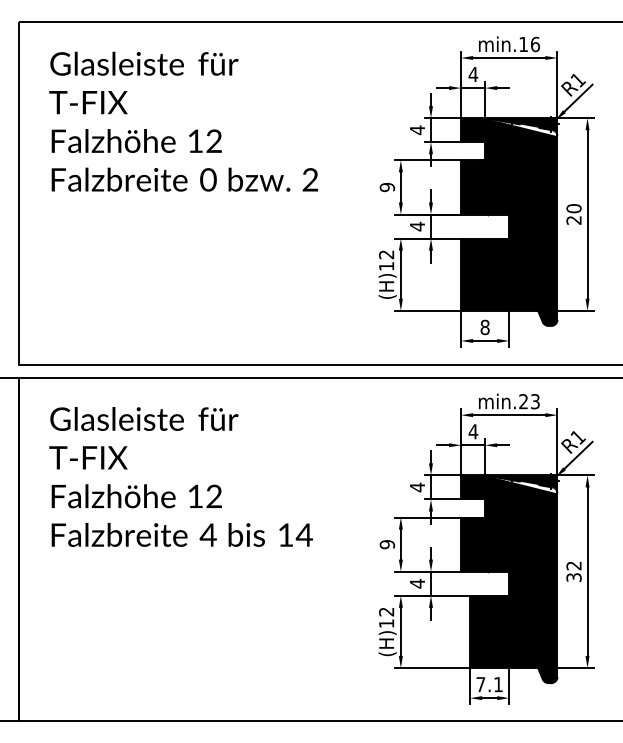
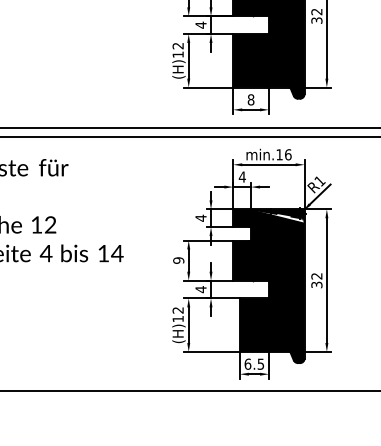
text: (573, 214) -> (316, 16), 20 -> 32
text: (529, 401) -> (283, 154), min.23 -> min.16
text: (489, 684) -> (254, 364), 7.1 -> 6.5

